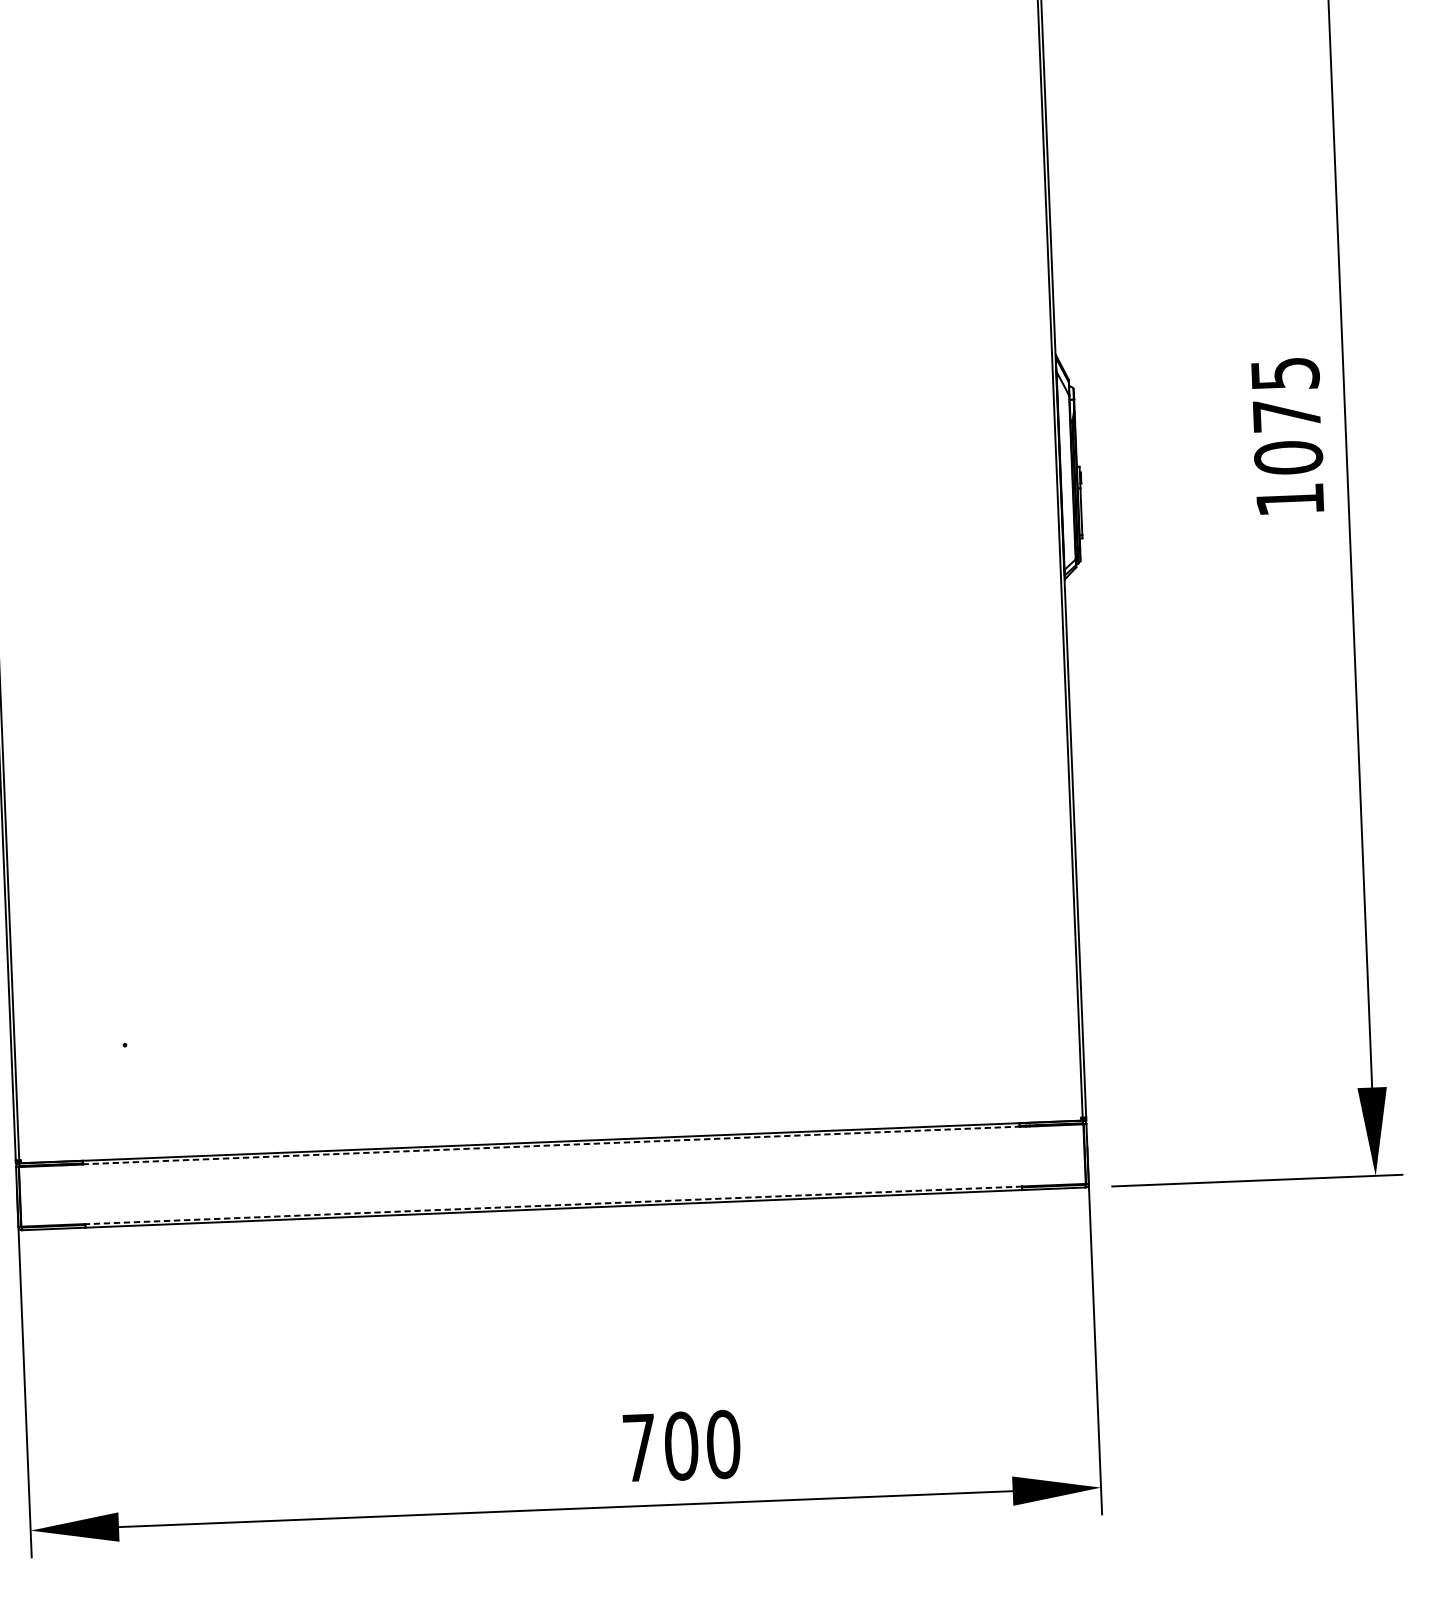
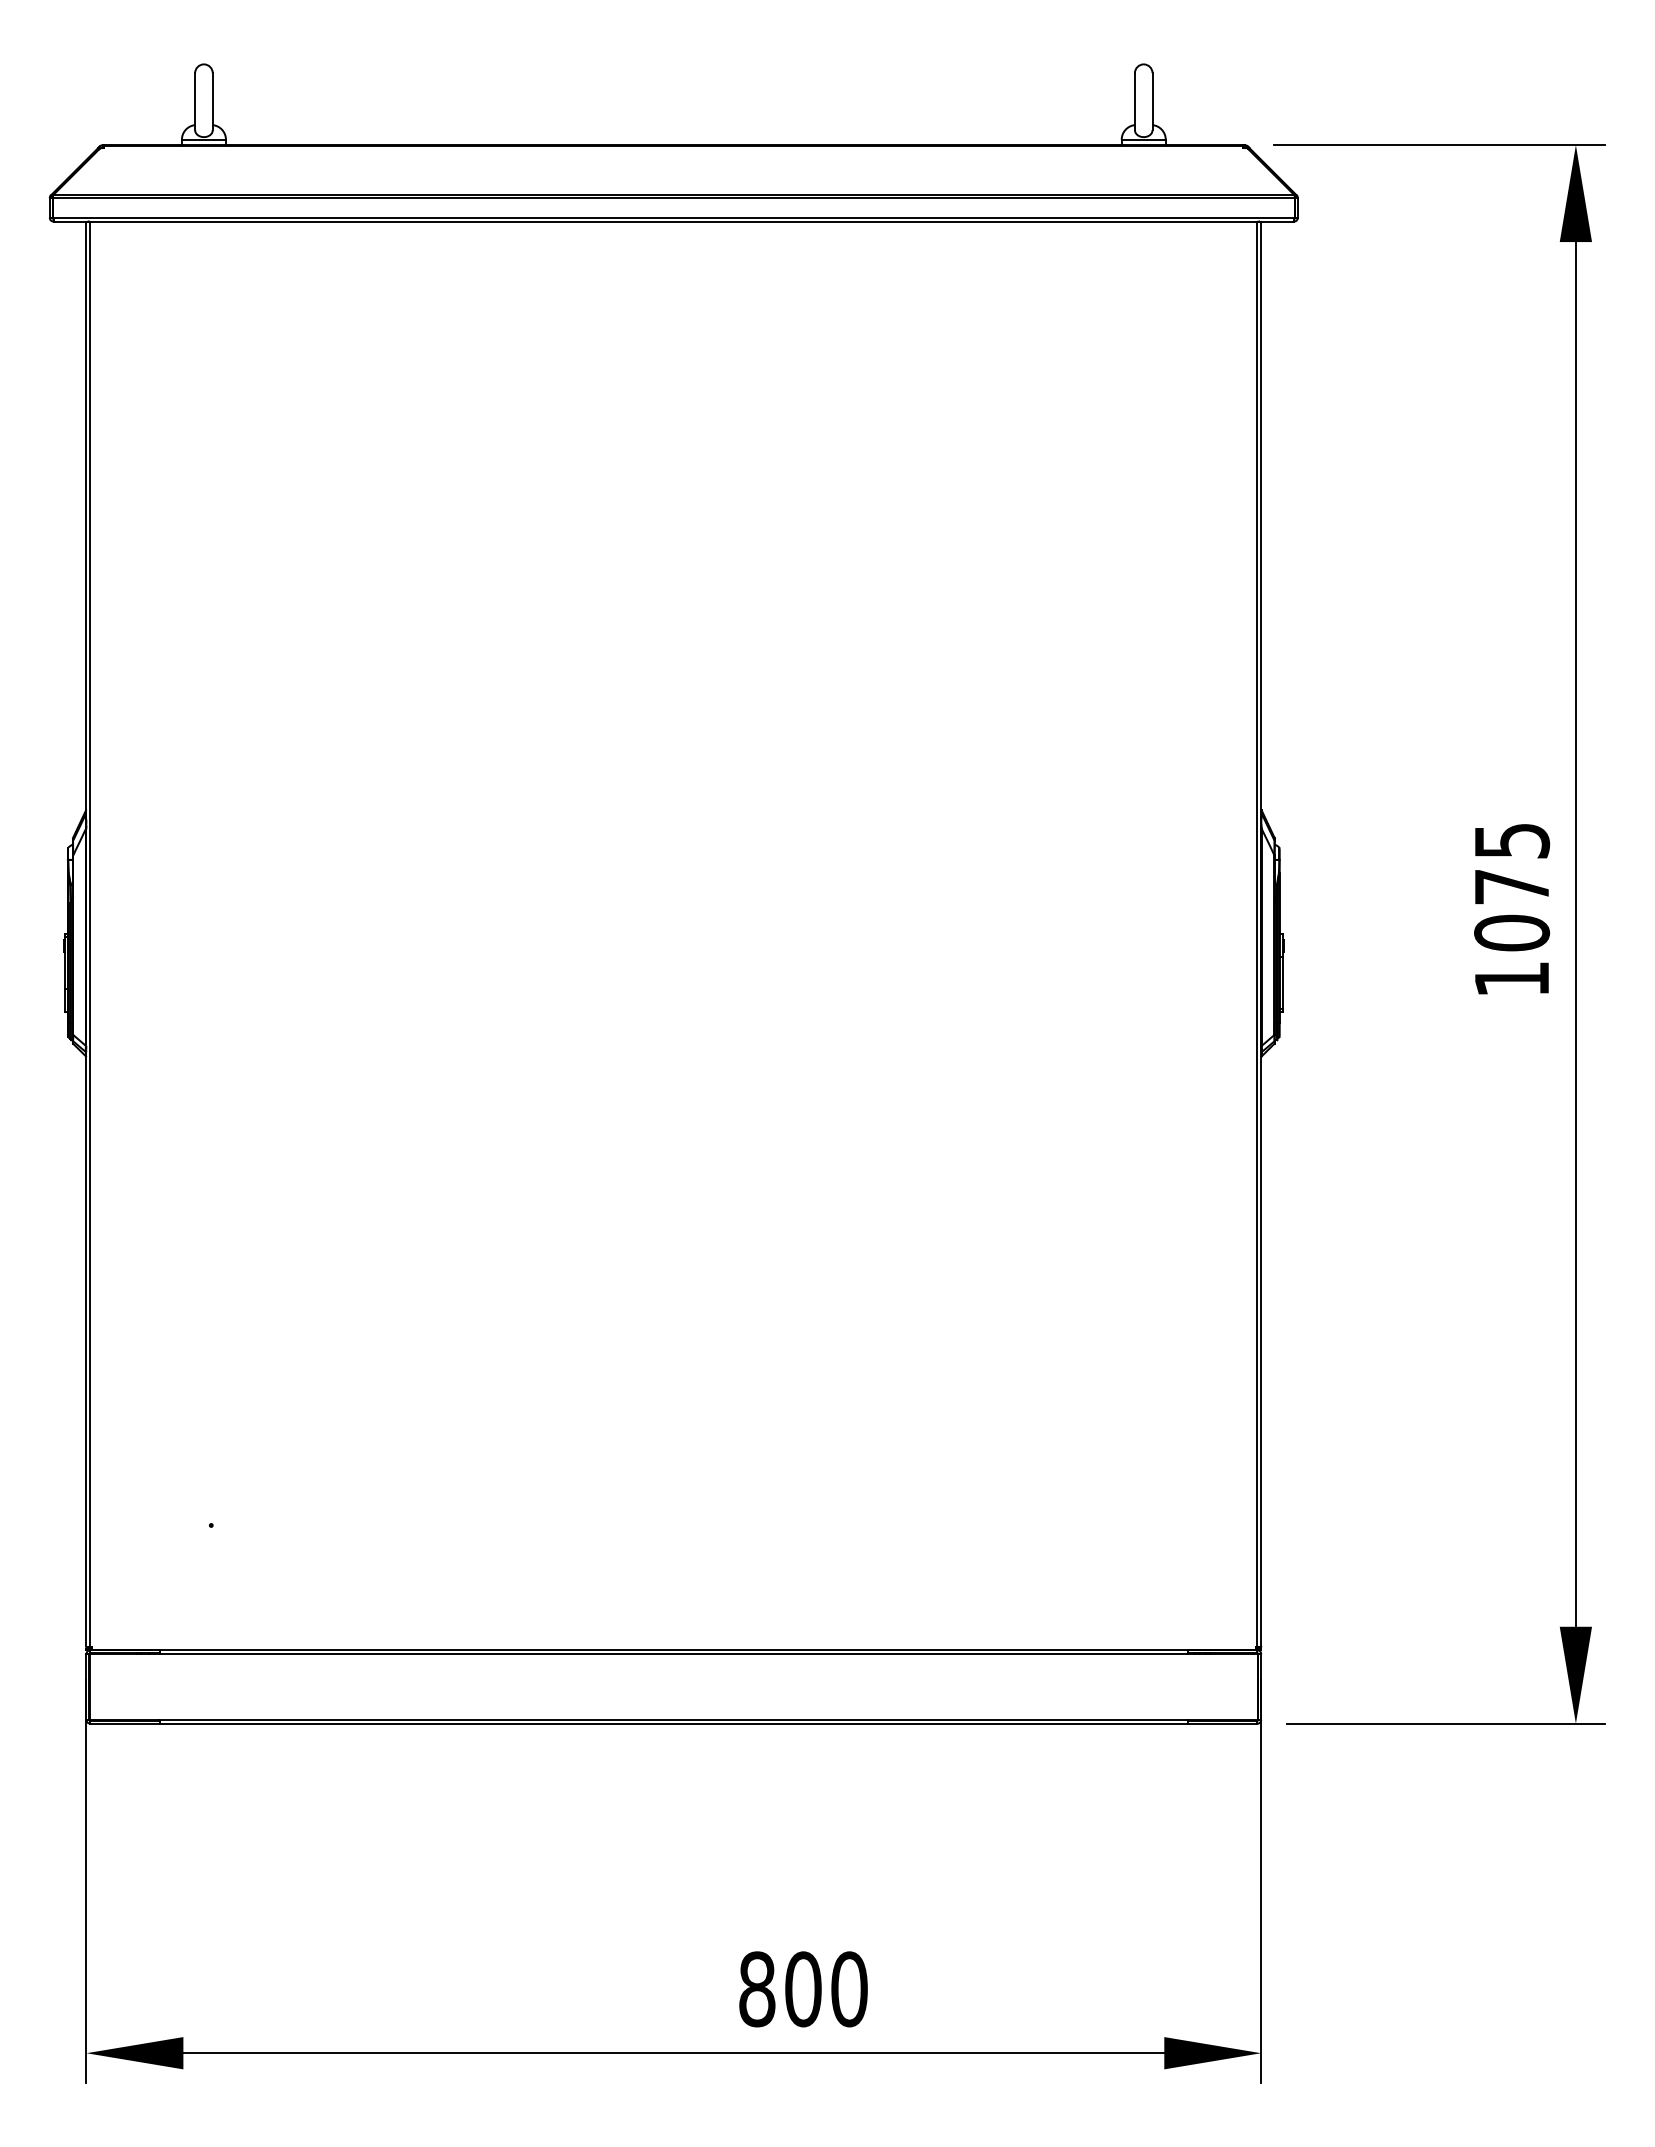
line: (551, 1145) -> (674, 1654), dashed -> solid
line: (553, 1205) -> (673, 1719), dashed -> solid
text: (639, 1448) -> (757, 1989), 700 -> 800

